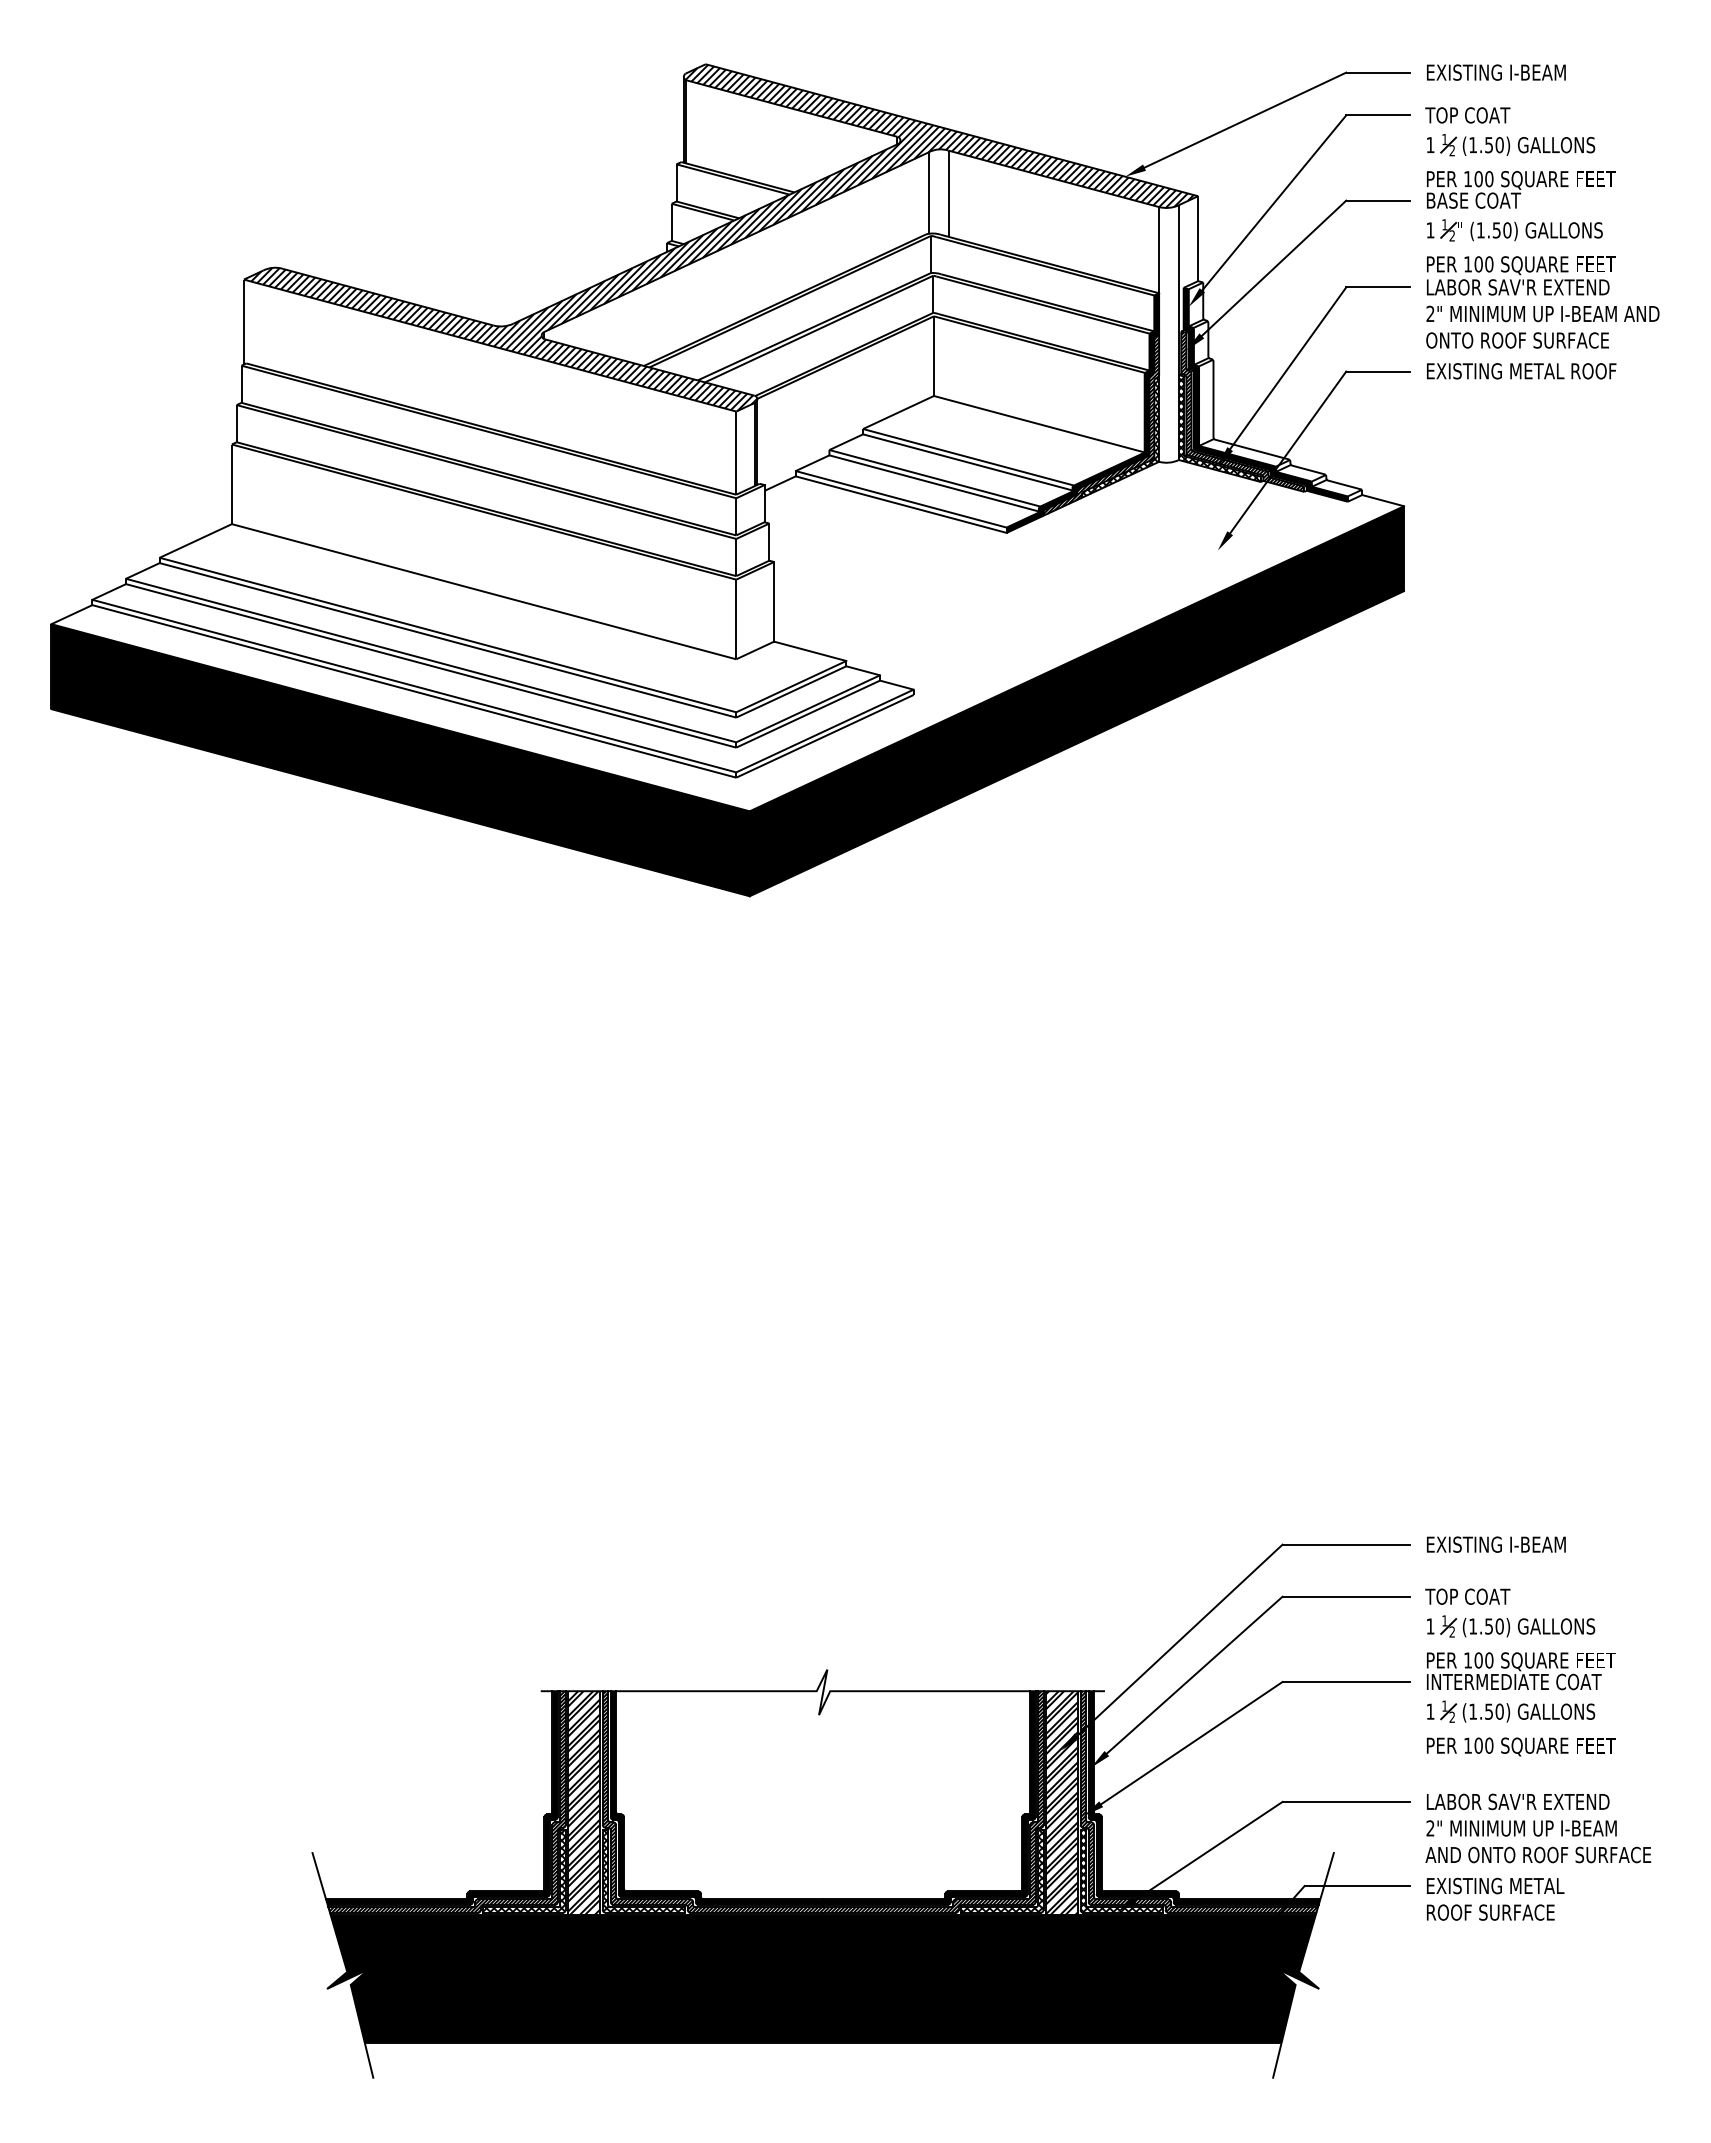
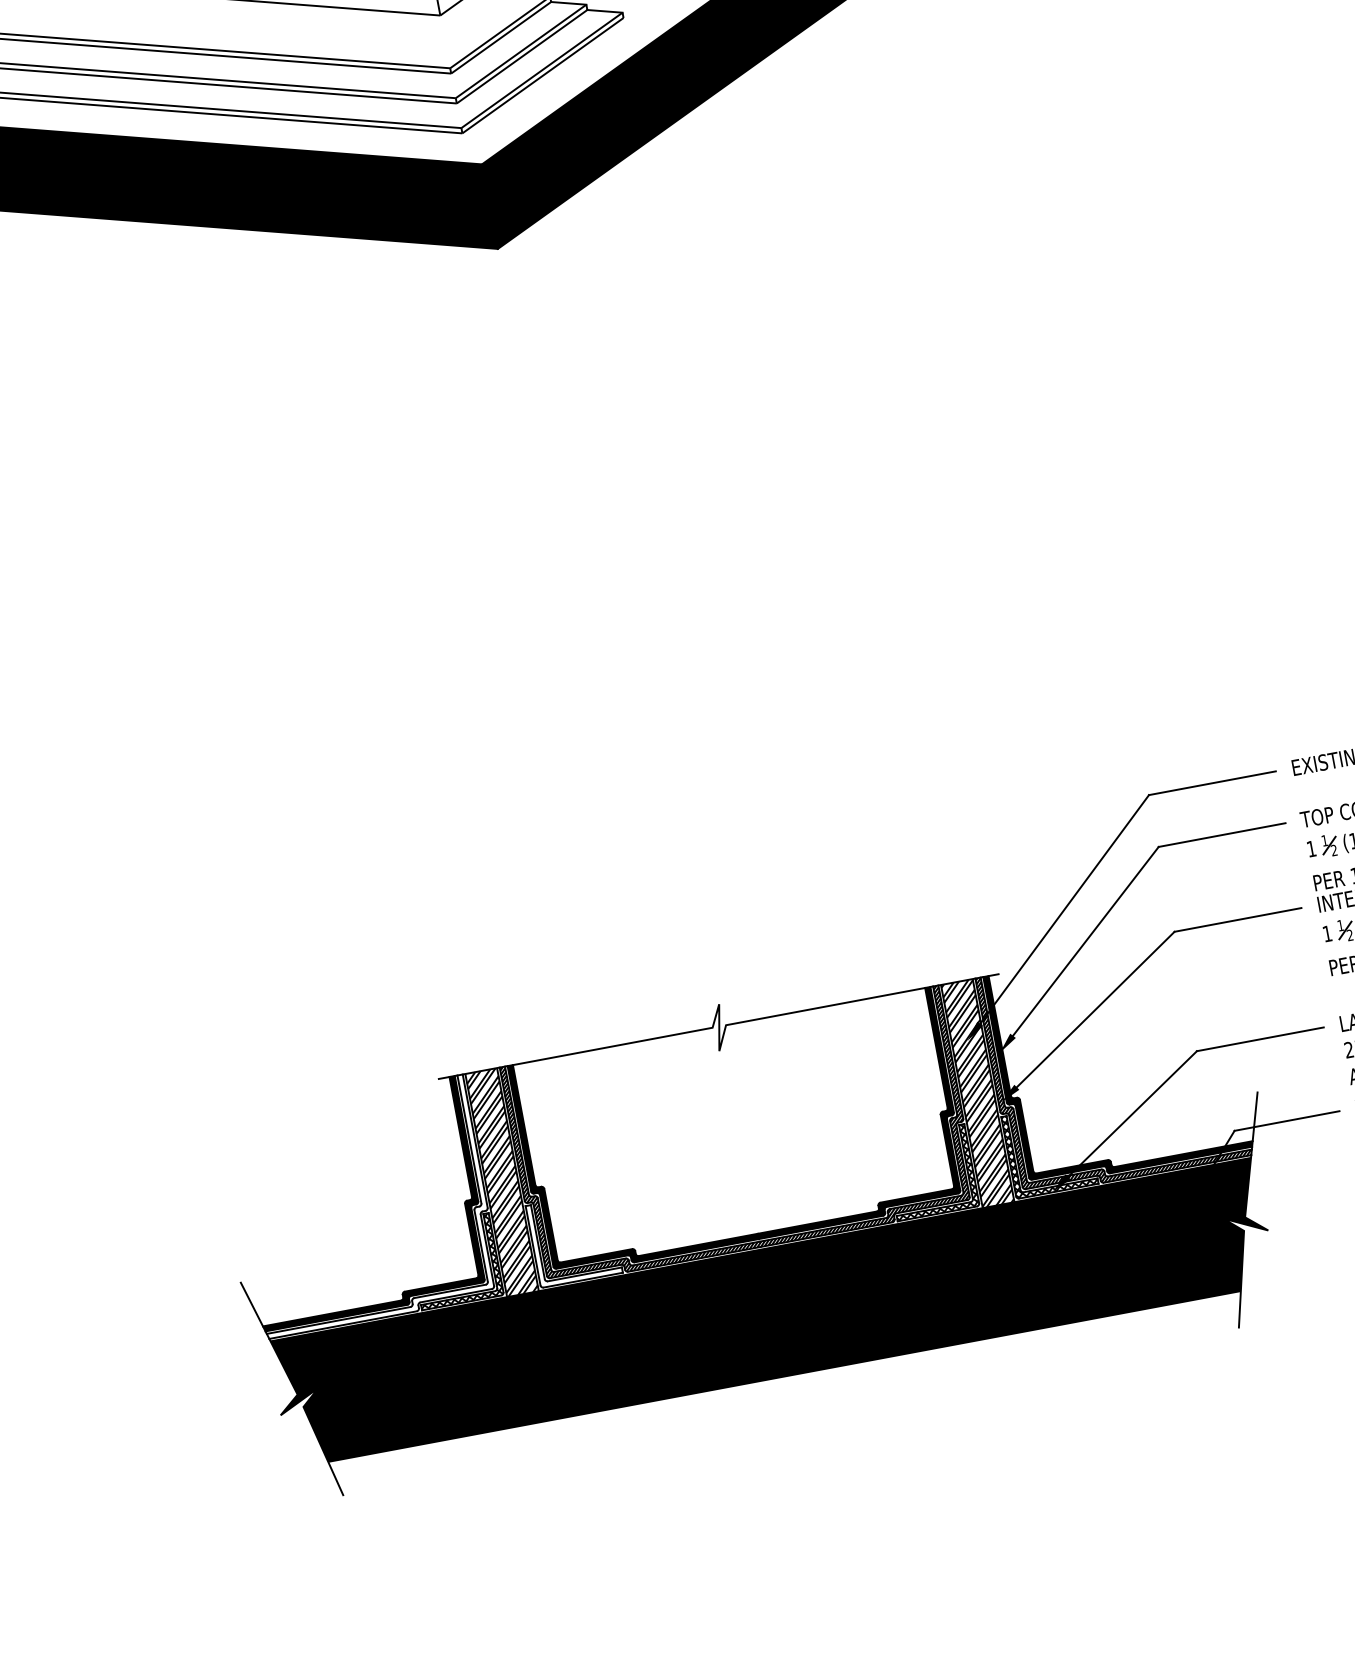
hatch: (446, 1801) -> (364, 1206), removed
hatch: (643, 1871) -> (573, 1239), removed

